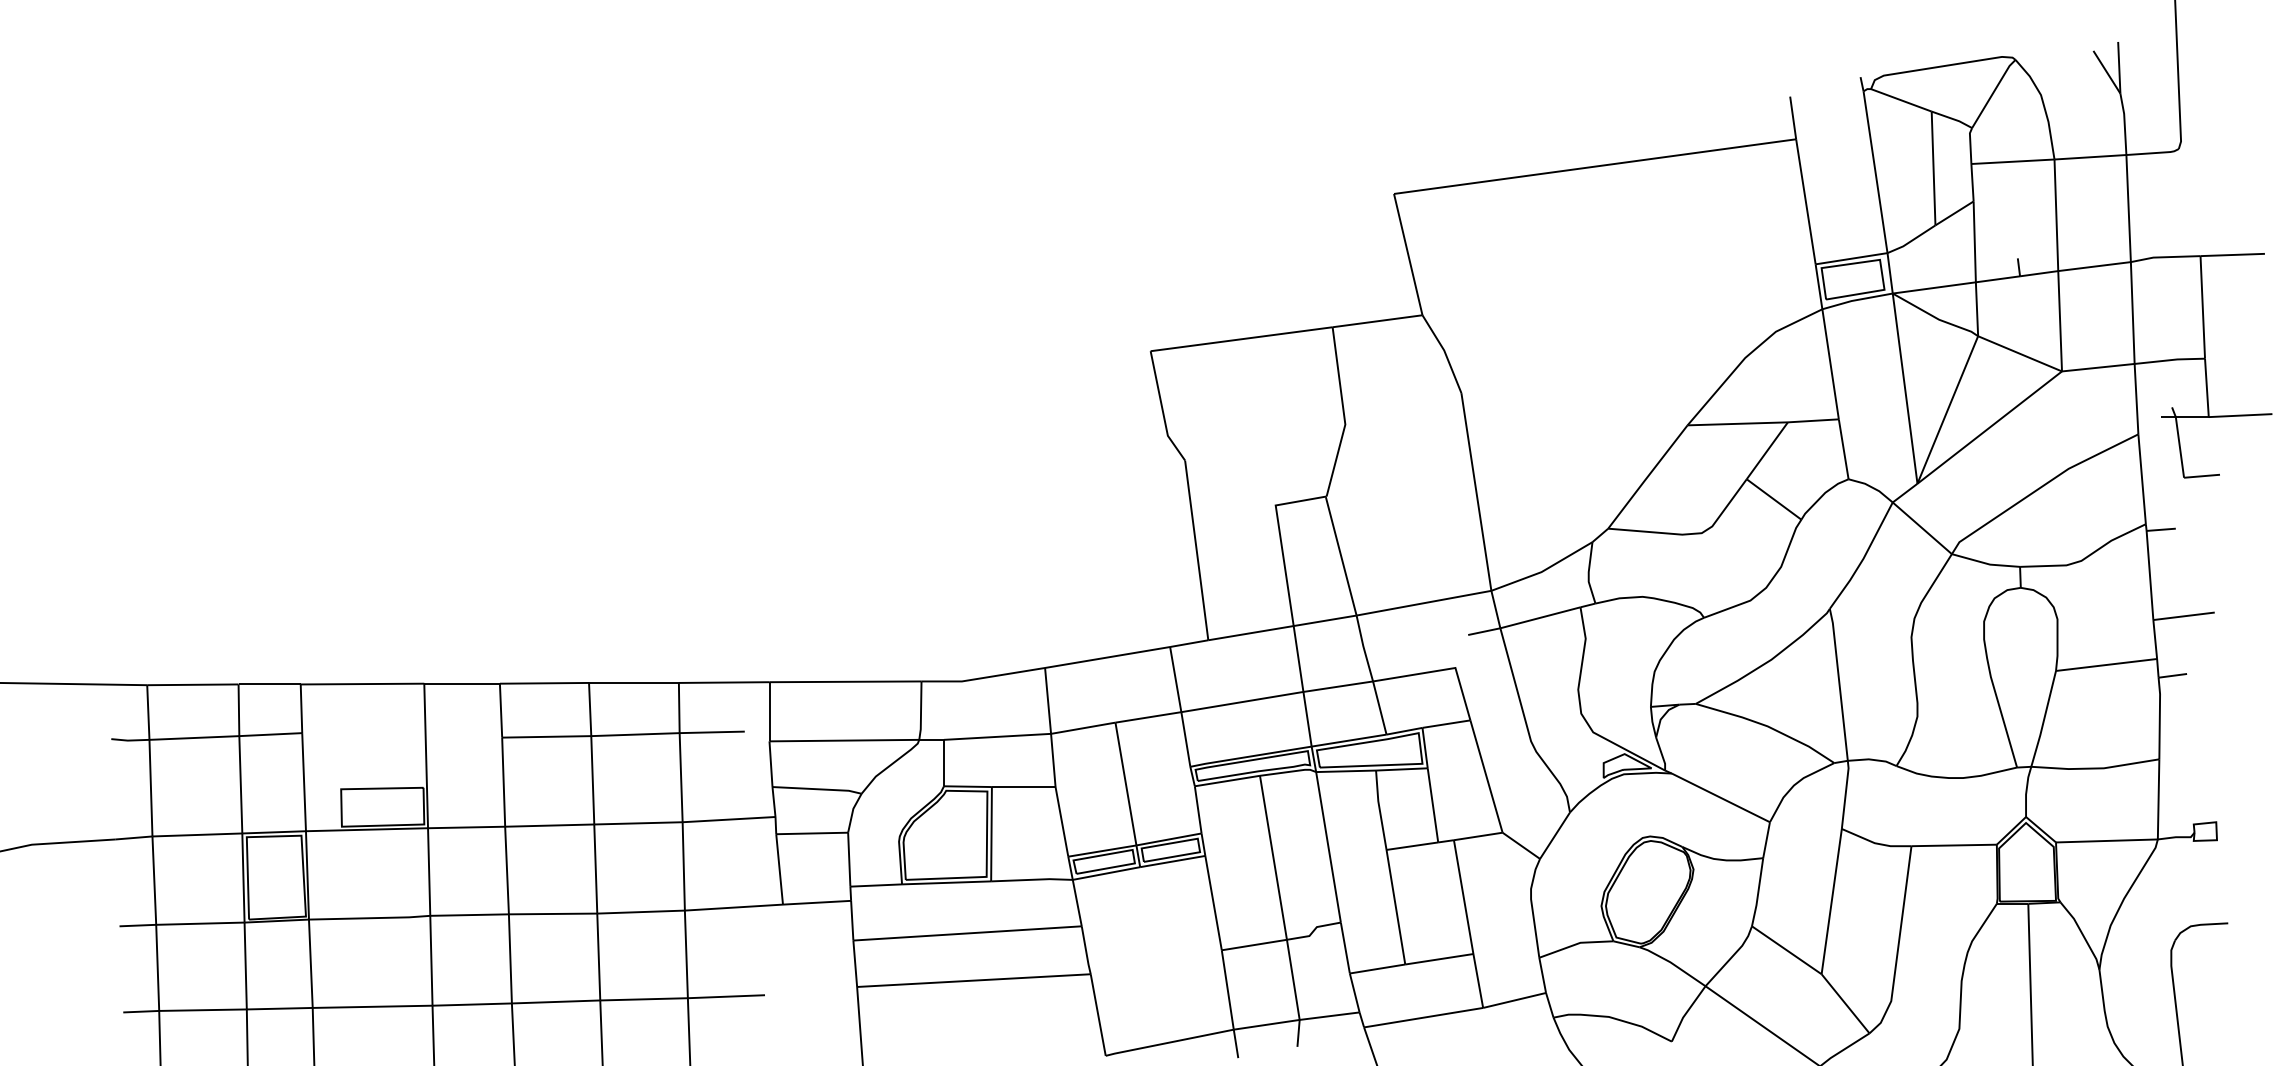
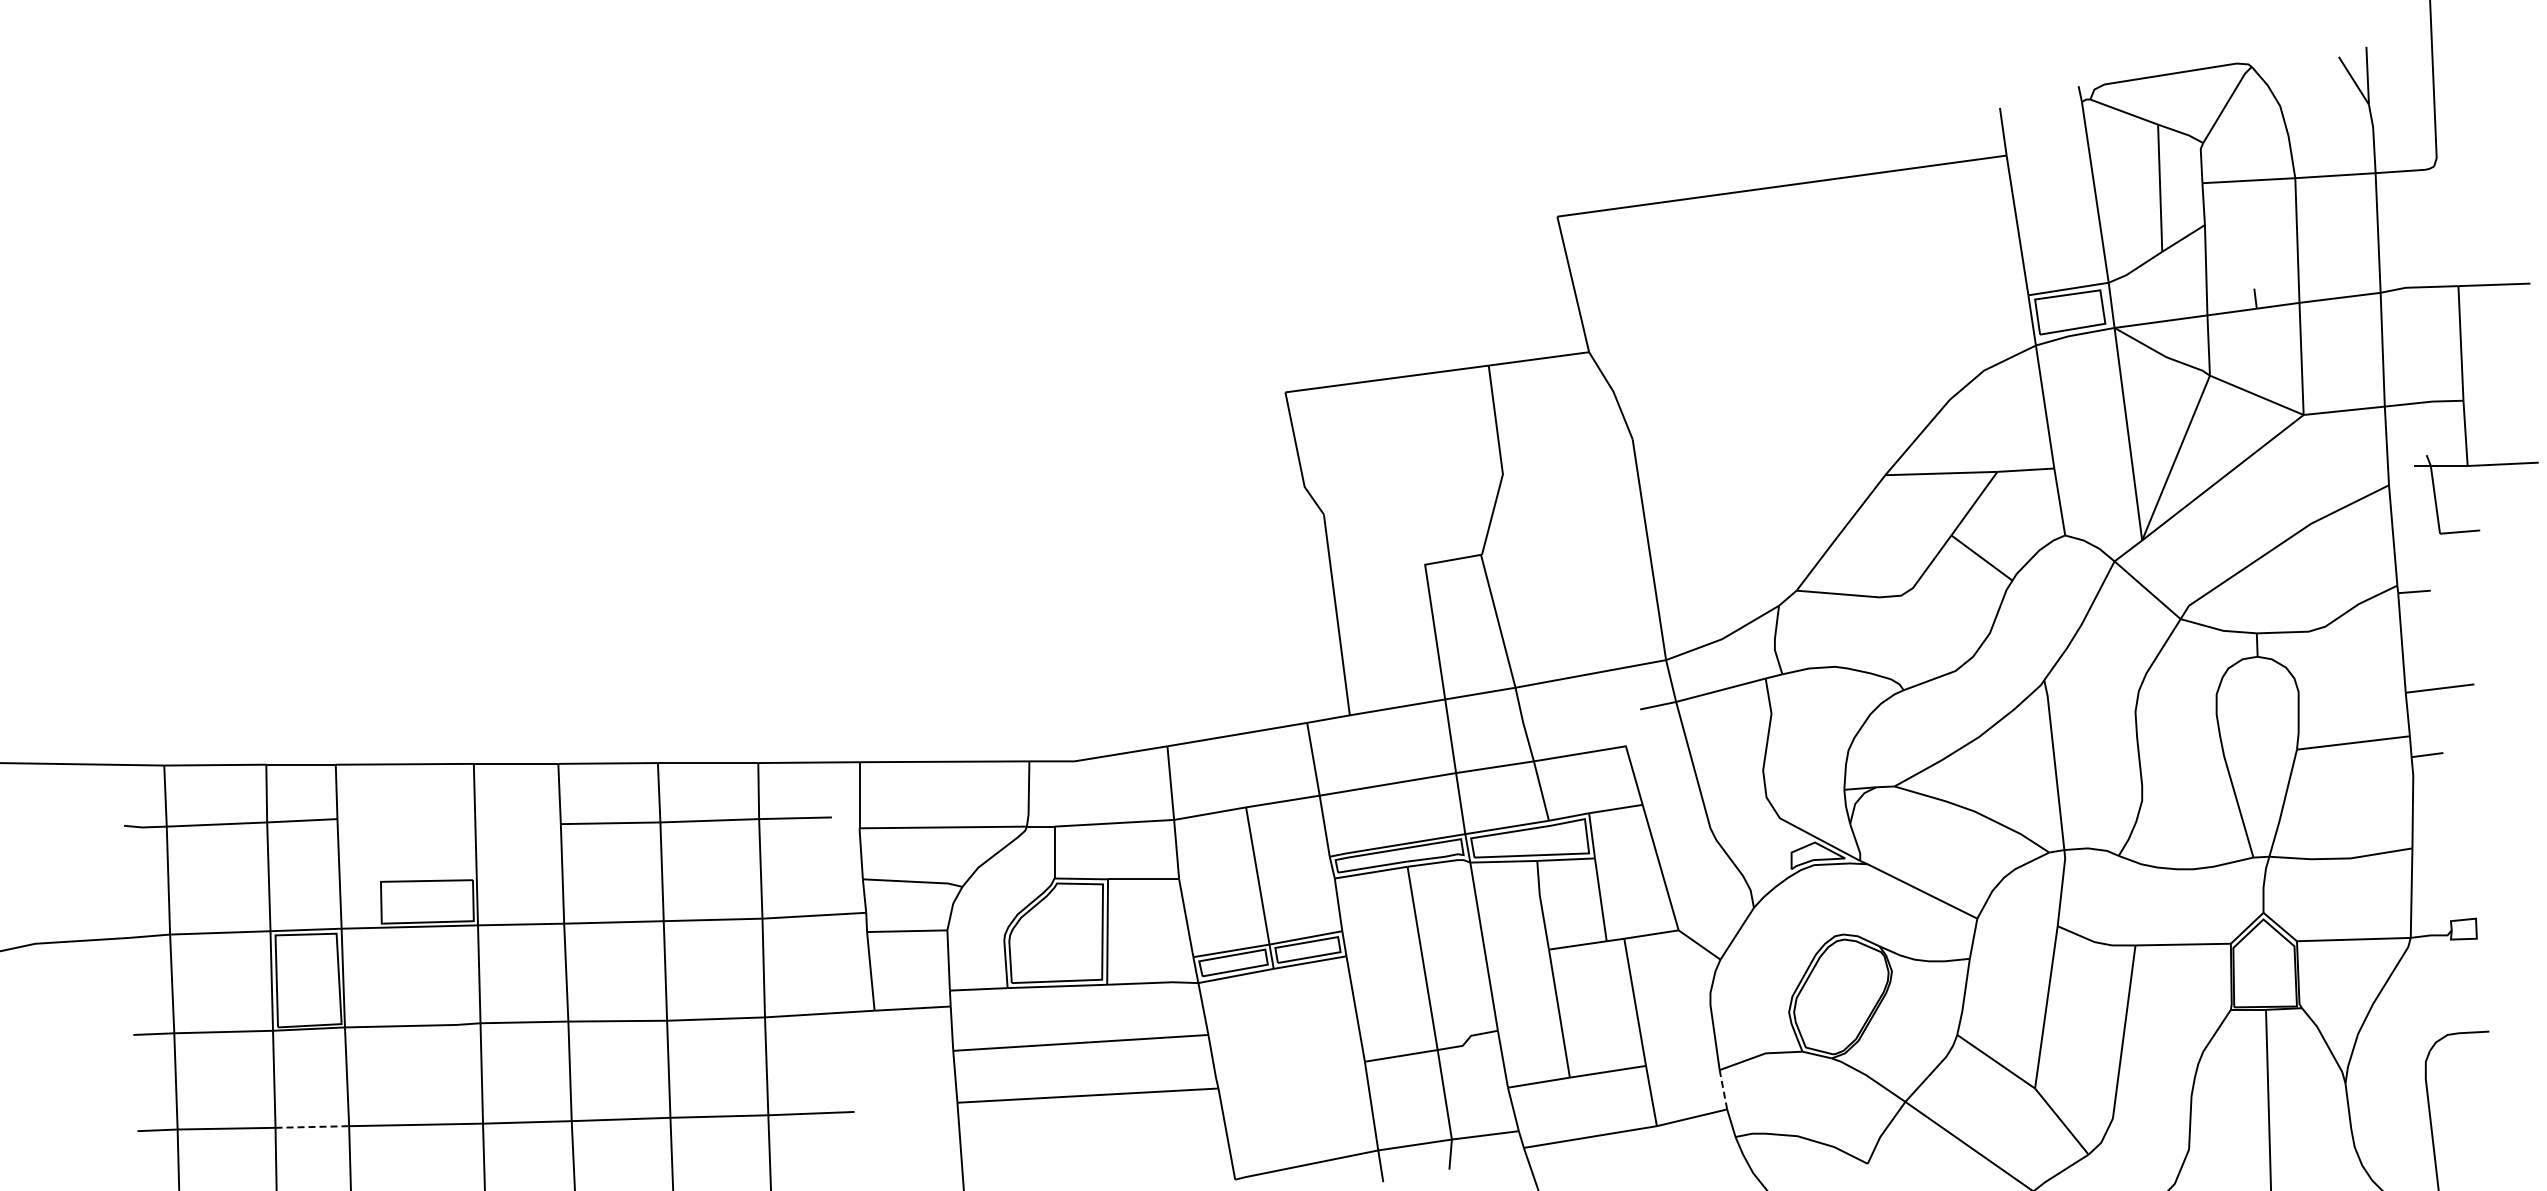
line: (1542, 975) -> (1723, 1089), solid -> dashed
line: (279, 1009) -> (312, 1127), solid -> dashed

